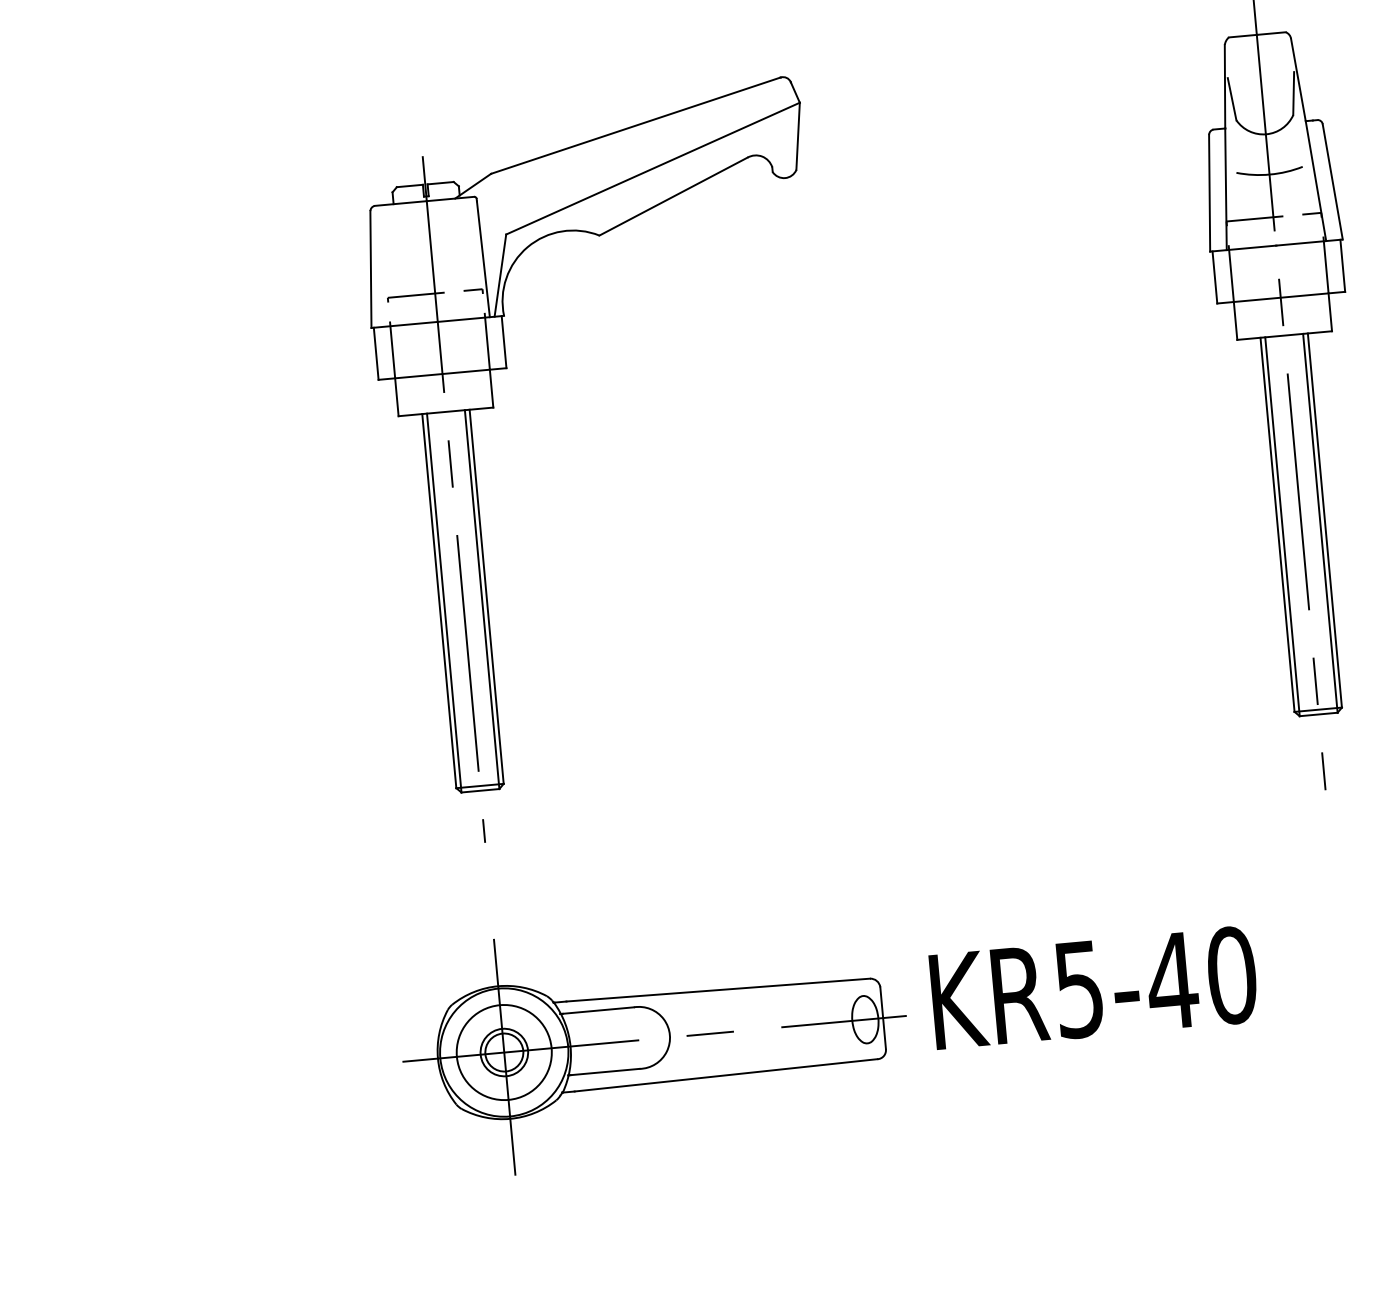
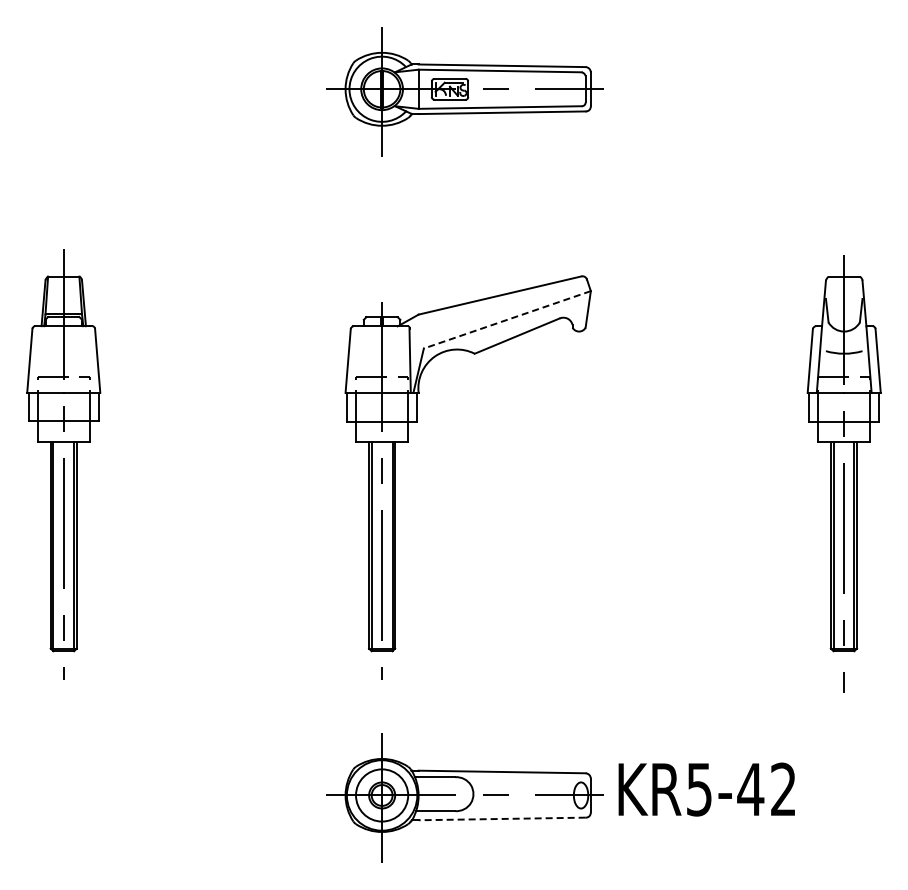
line: (651, 169) -> (506, 320), solid -> dashed
text: (1231, 975) -> (783, 789), KR5-40 -> KR5-42
line: (726, 1074) -> (502, 818), solid -> dashed

